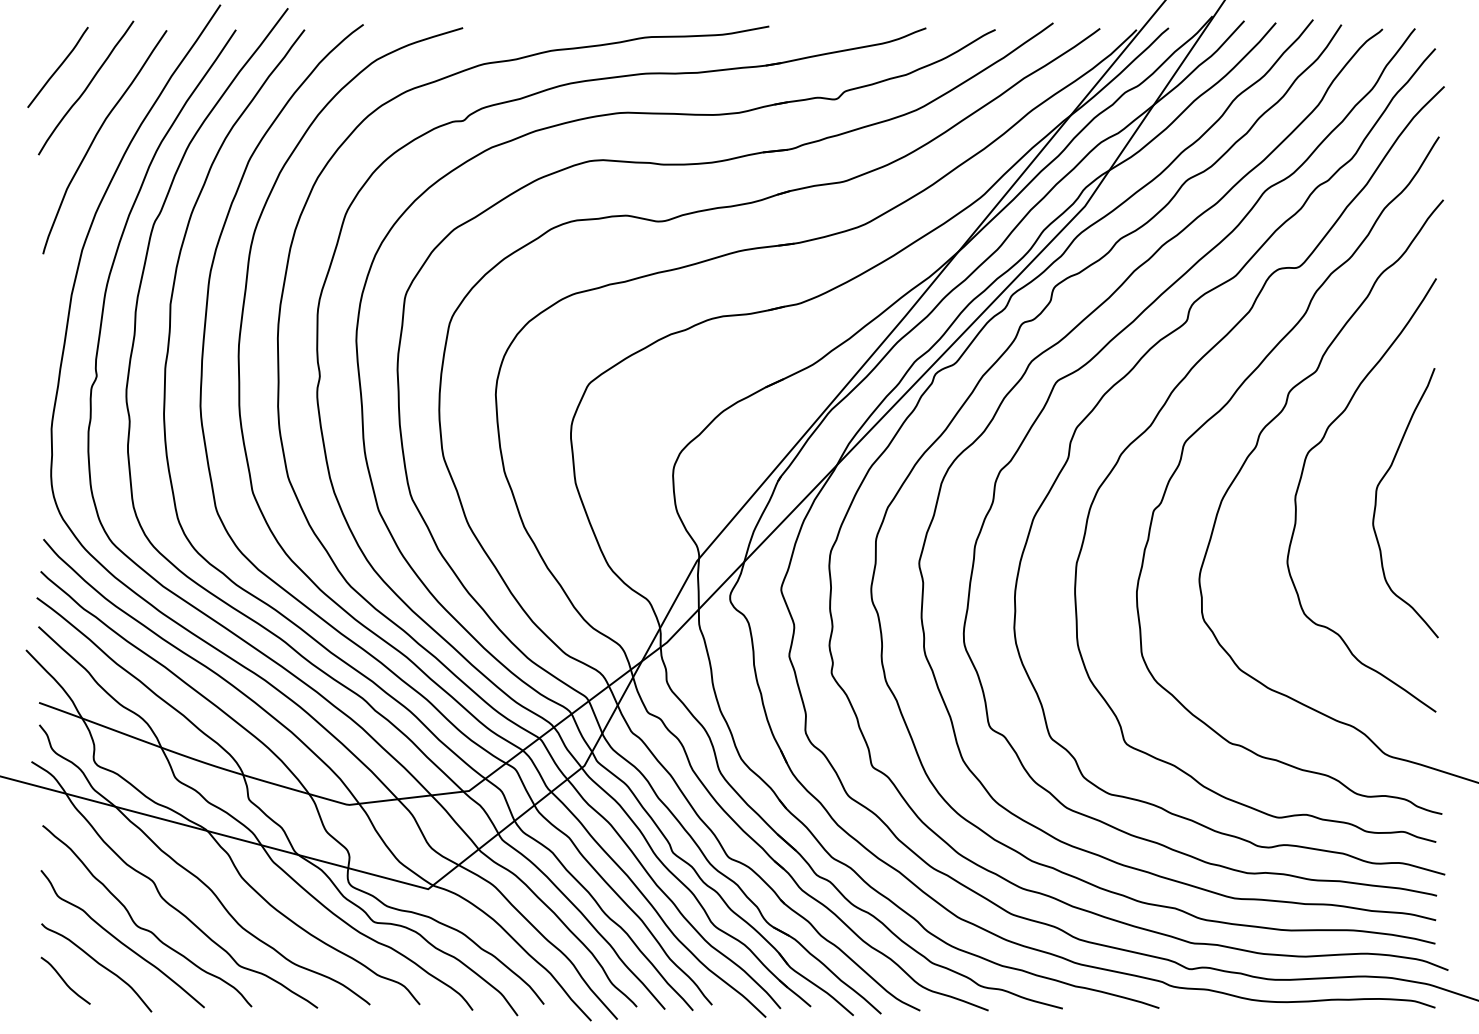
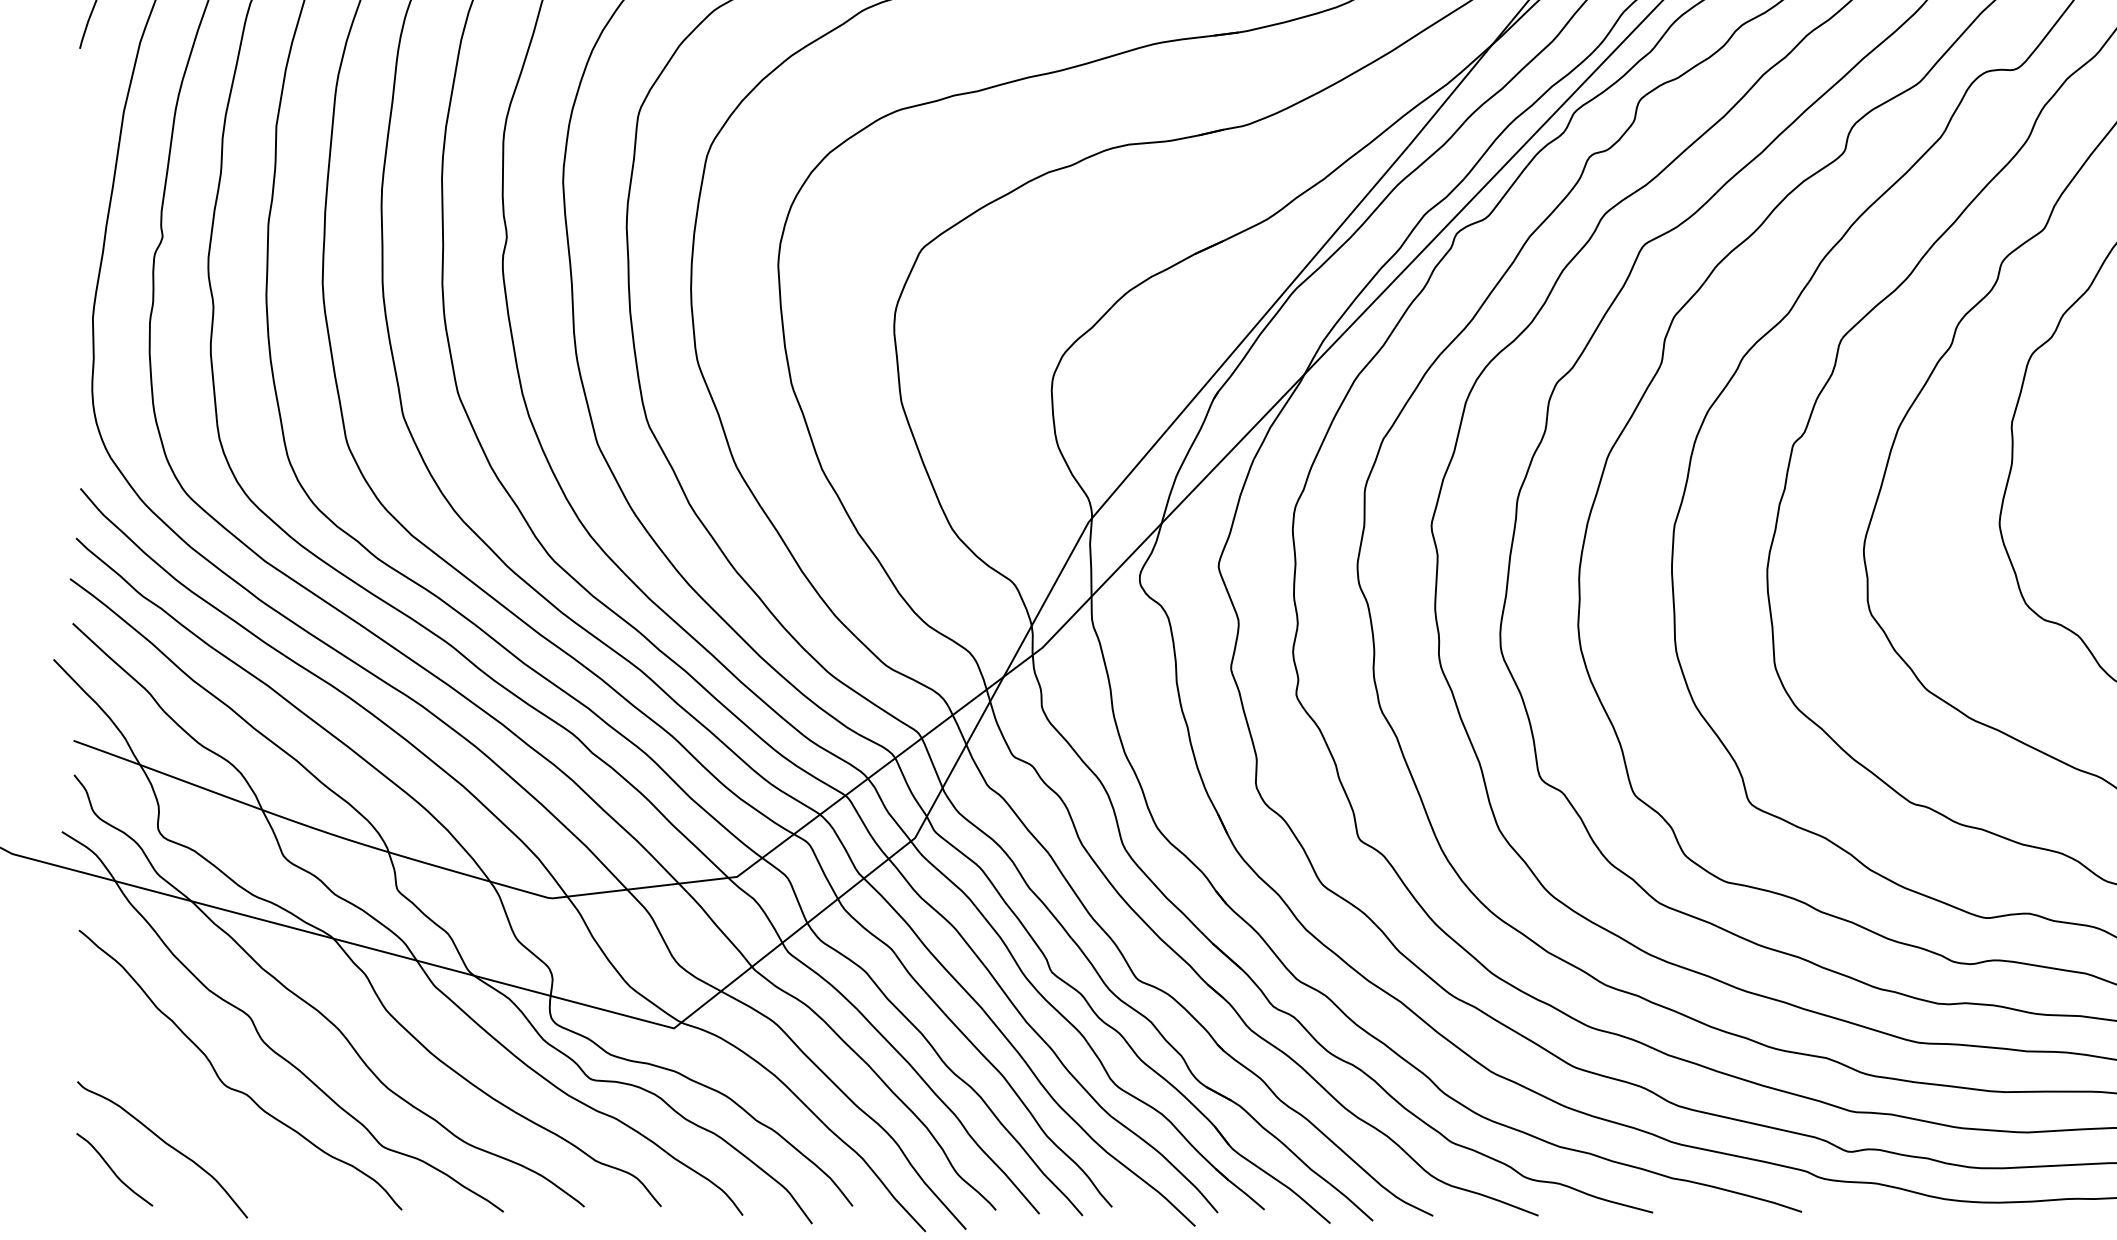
curve: (120, 940) -> (199, 1107), removed

